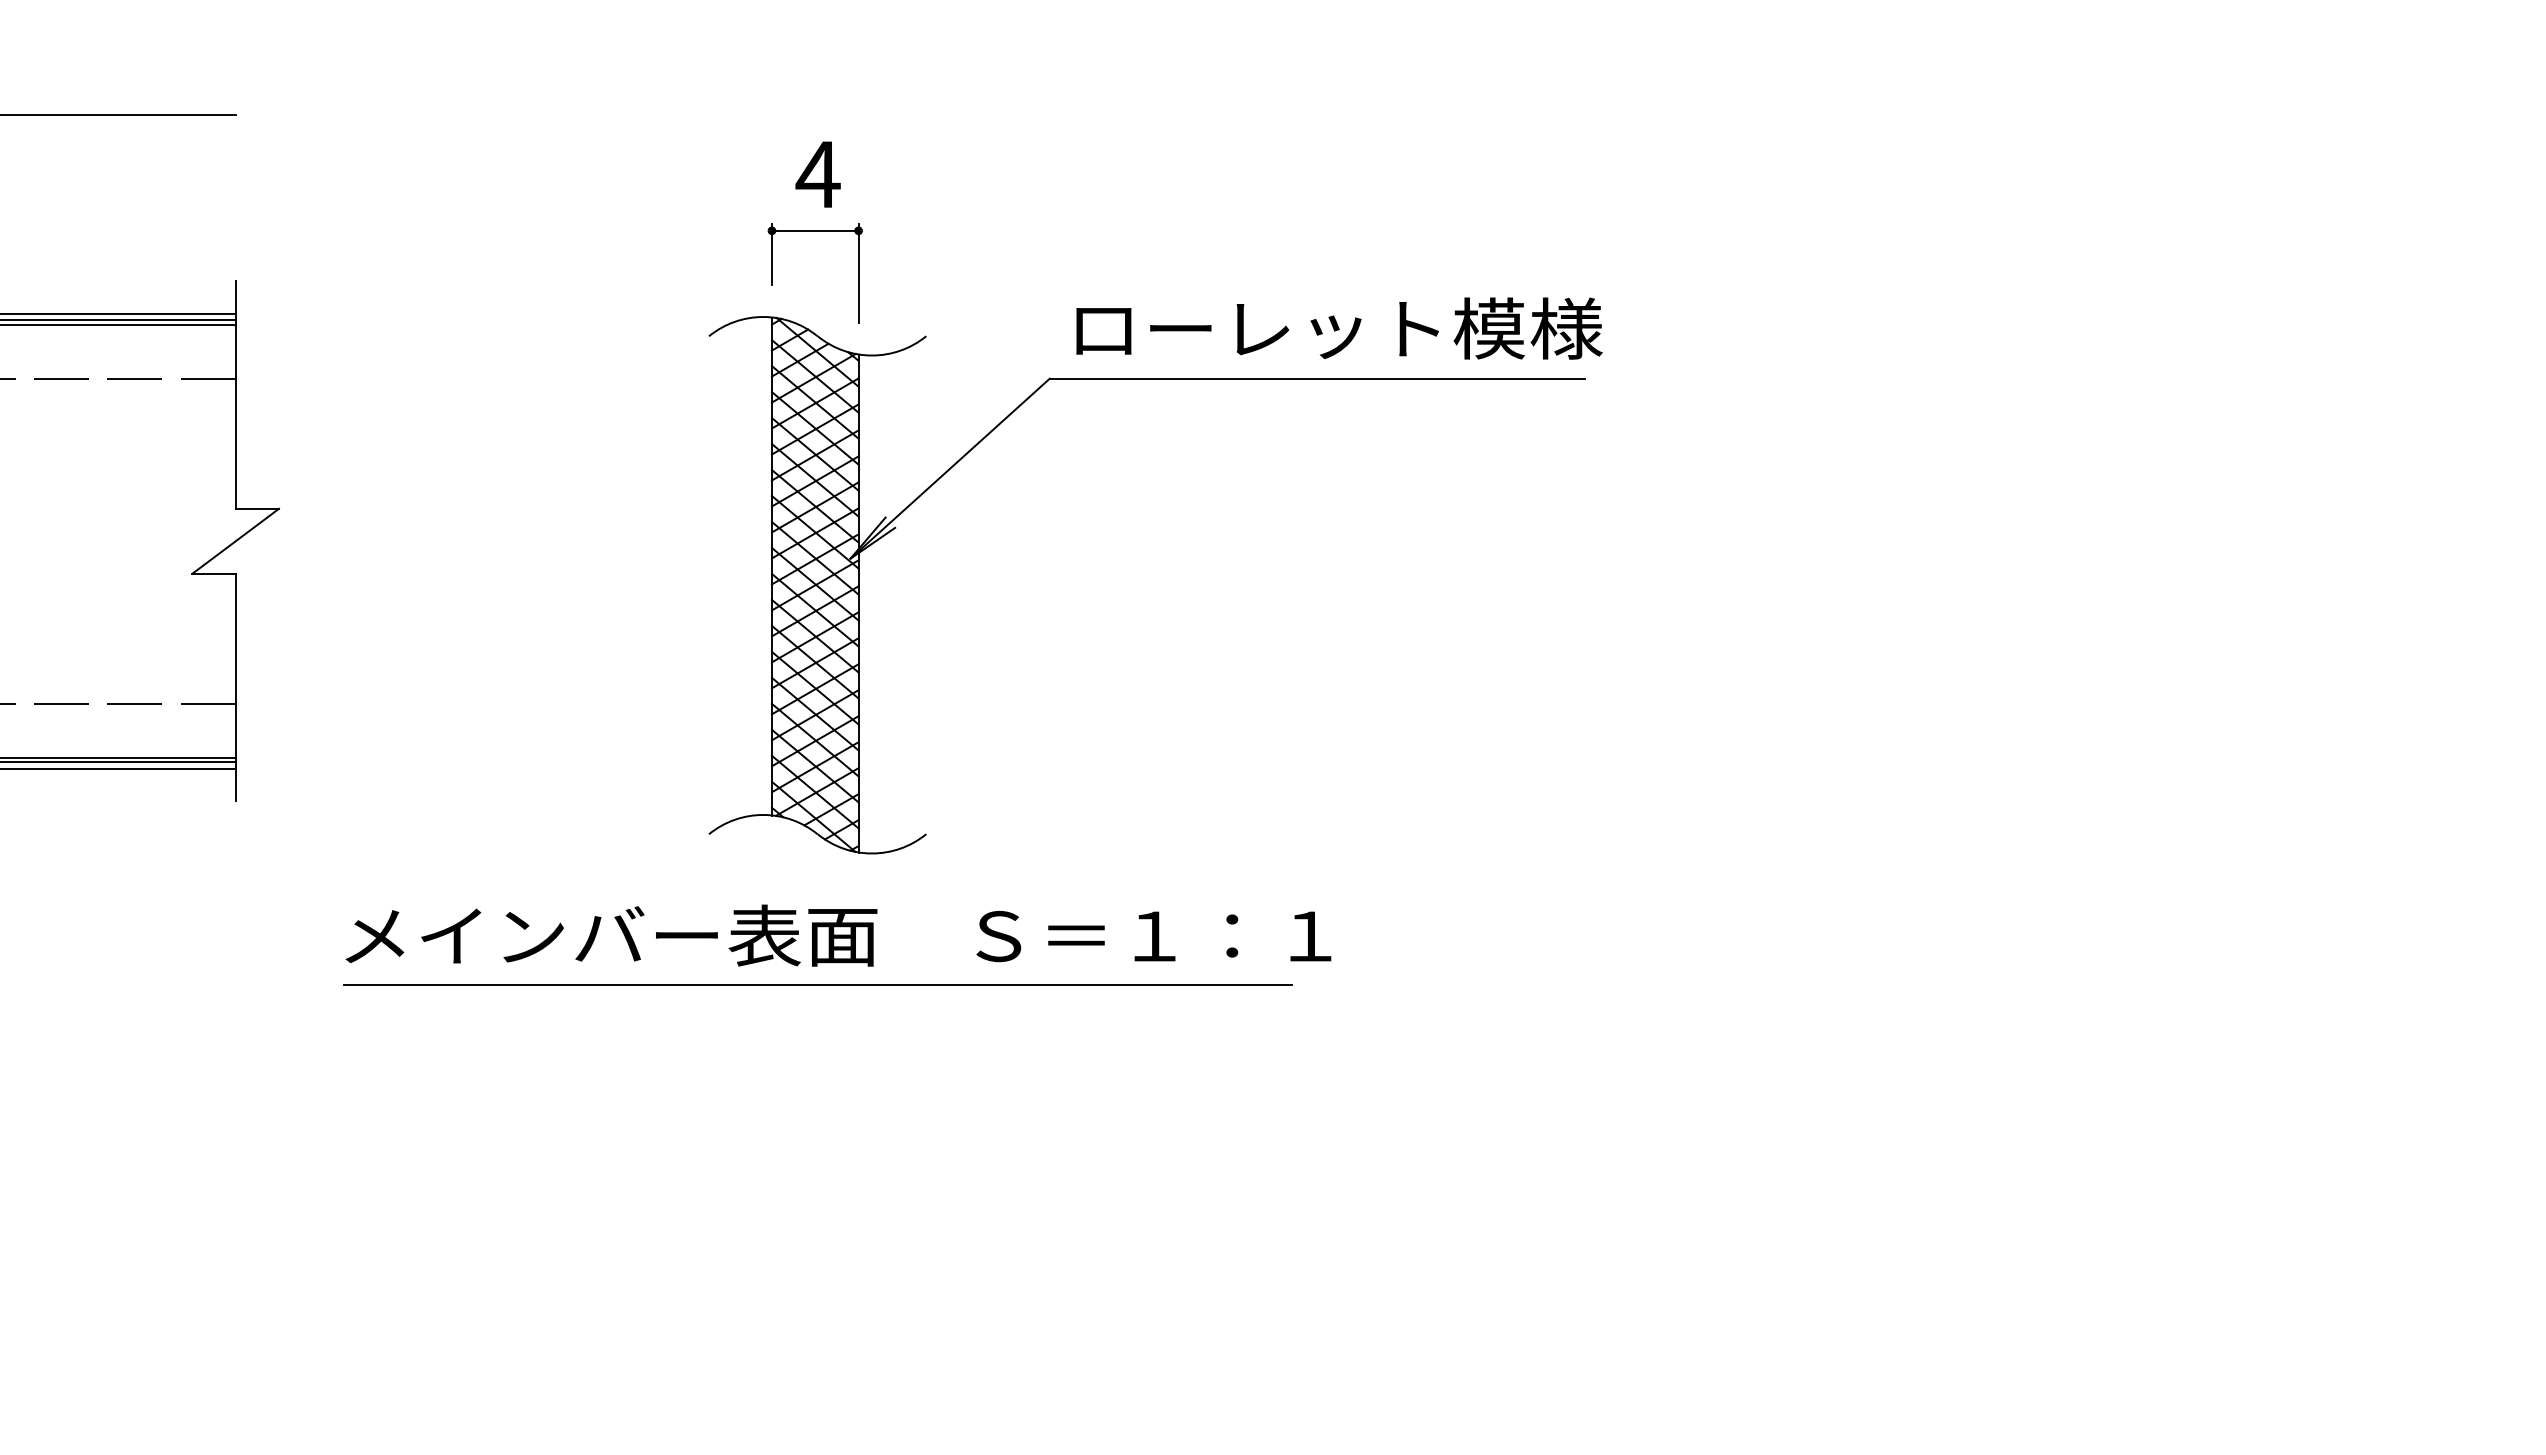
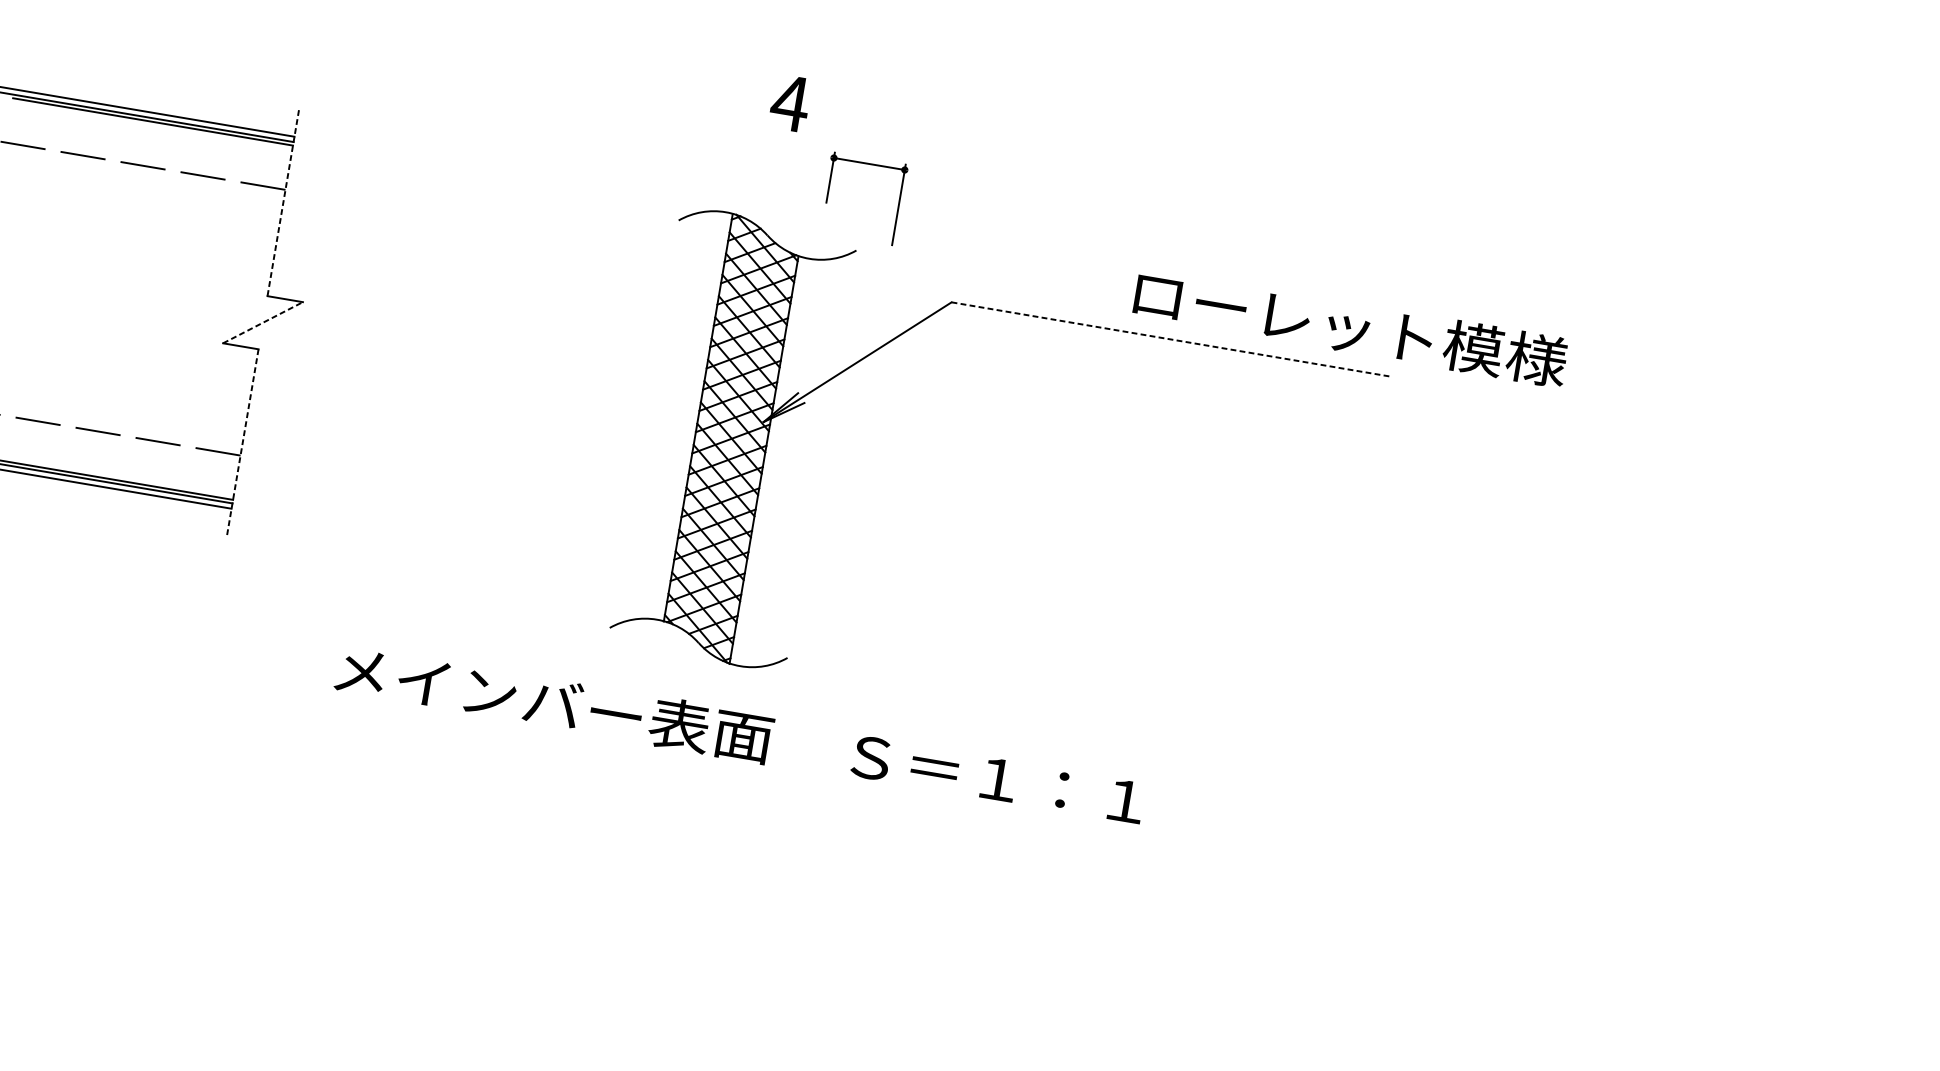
part: (814, 231) -> (868, 164), moved
text: (1339, 328) -> (1351, 327), moved
line: (1317, 378) -> (1170, 339), solid -> dashed
line: (235, 395) -> (283, 203), solid -> dashed
line: (236, 541) -> (263, 323), solid -> dashed
line: (235, 687) -> (242, 442), solid -> dashed
text: (838, 935) -> (740, 735), moved
line: (817, 985) -> (677, 766), removed

